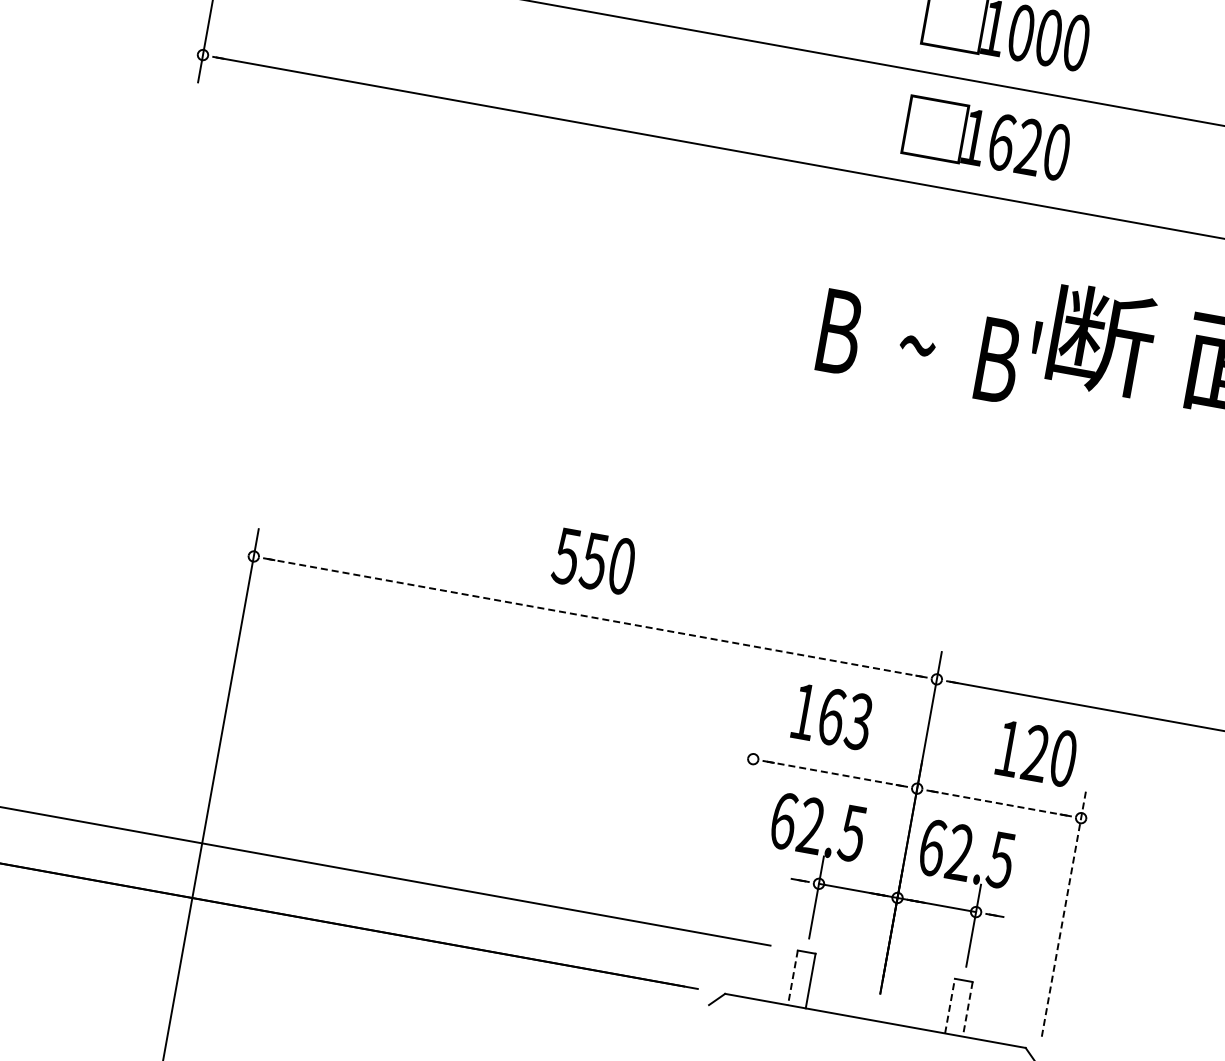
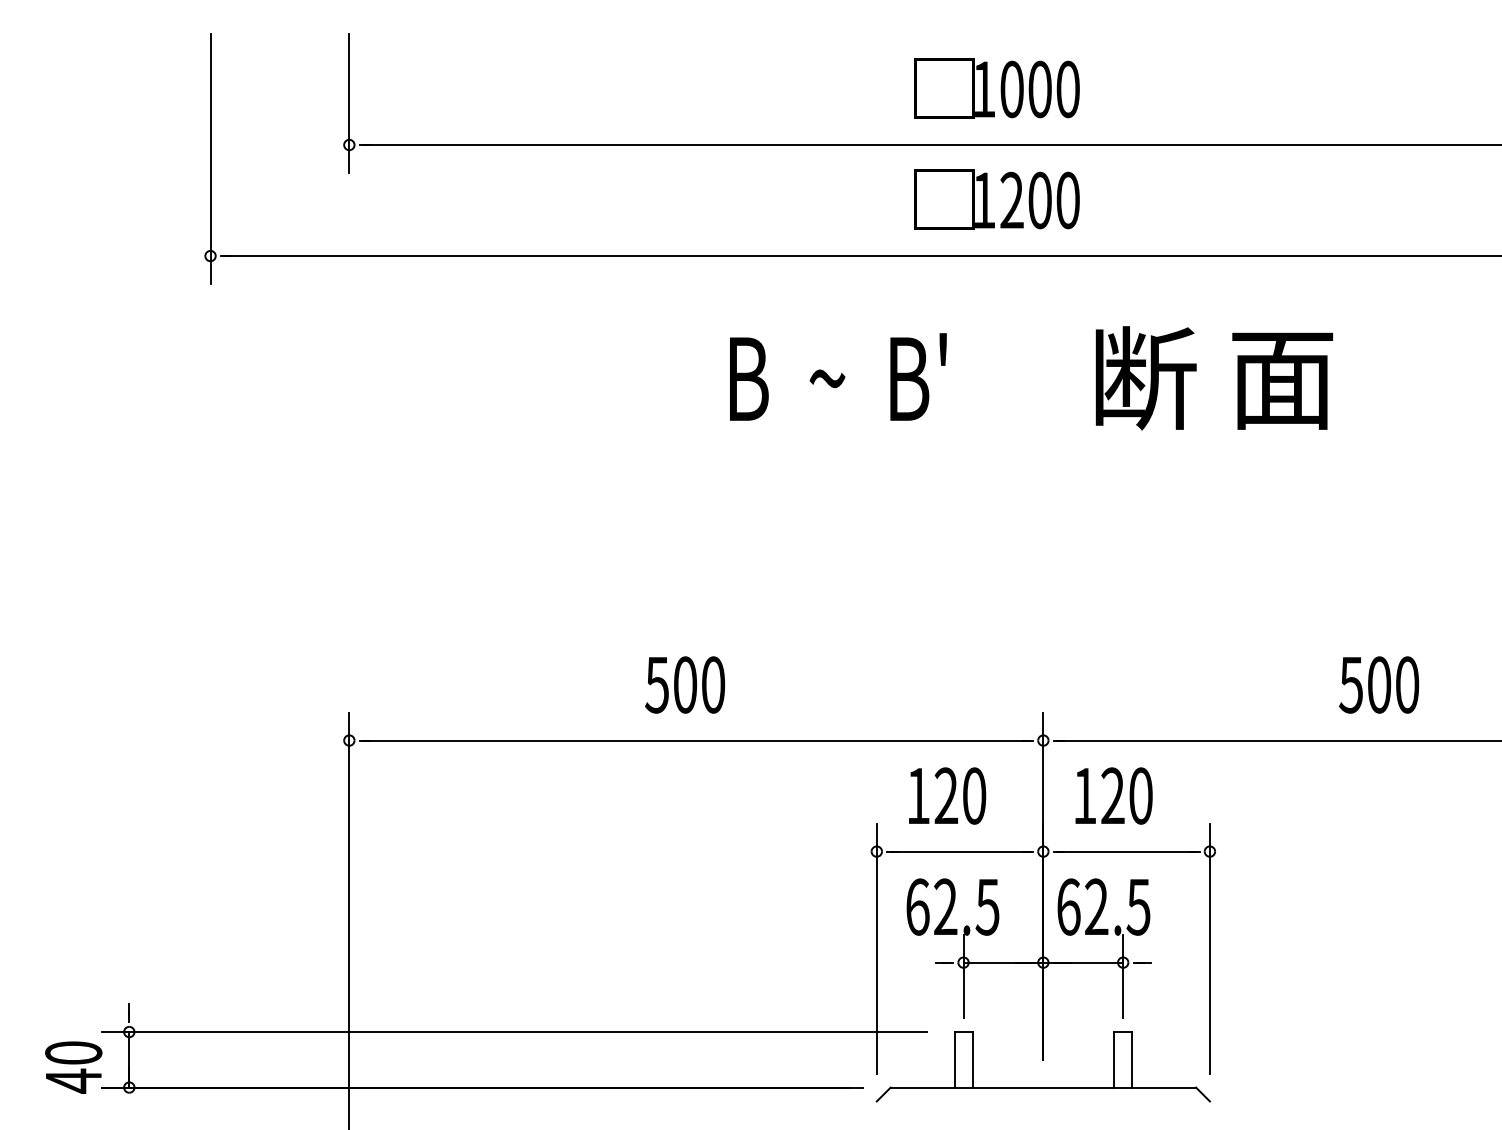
text: (1014, 144) -> (1025, 200), 1620 -> 1200
text: (928, 345) -> (838, 376), moved
text: (593, 560) -> (684, 684), 550 -> 500
line: (594, 617) -> (695, 740), dashed -> solid
text: (845, 718) -> (960, 795), 163 -> 120
text: (1036, 753) -> (1113, 795), moved
line: (834, 773) -> (959, 851), dashed -> solid
line: (1000, 803) -> (1127, 851), dashed -> solid
line: (735, 854) -> (876, 948), added
line: (1063, 913) -> (1209, 948), dashed -> solid
line: (792, 977) -> (954, 1059), dashed -> solid
line: (950, 1005) -> (1114, 1059), dashed -> solid
line: (968, 1009) -> (1132, 1059), dashed -> solid

